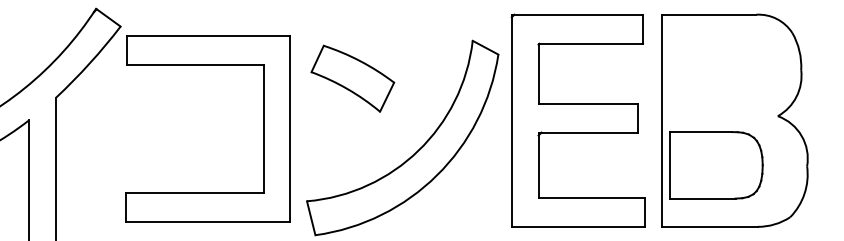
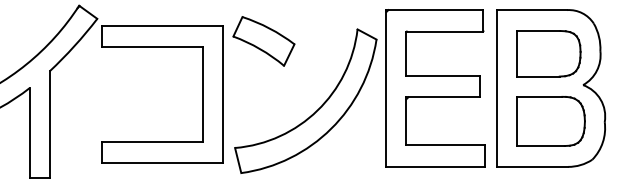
part: (731, 73) -> (548, 53), added
part: (352, 78) -> (263, 41), moved
part: (716, 165) -> (550, 121), moved

